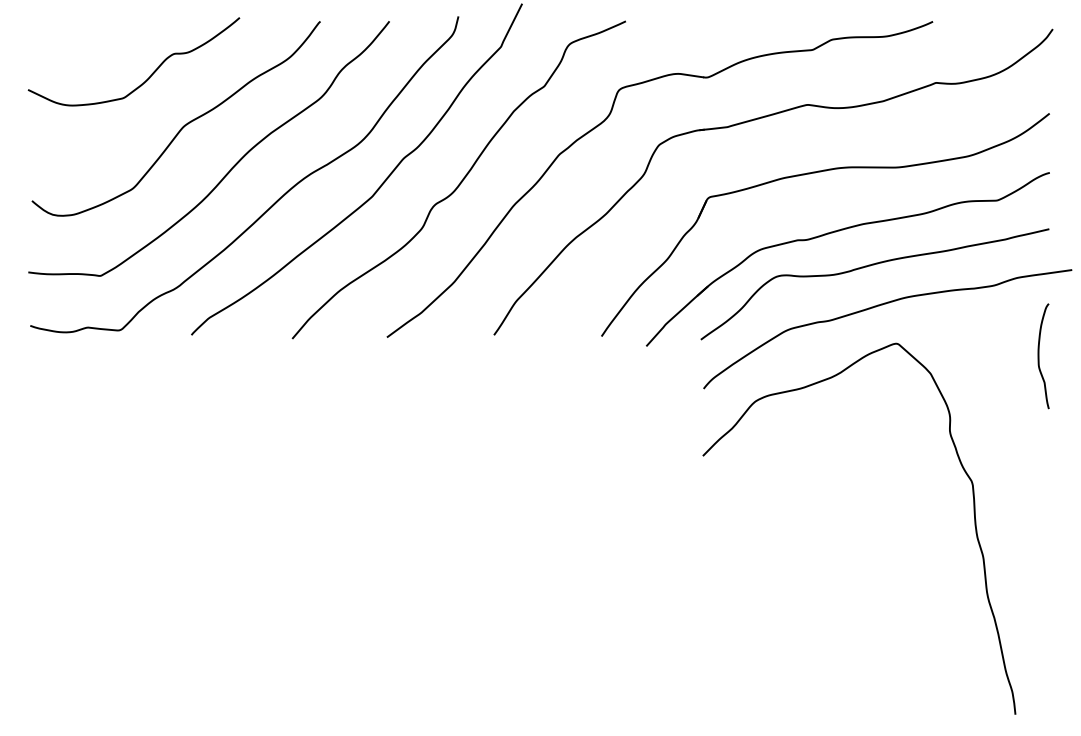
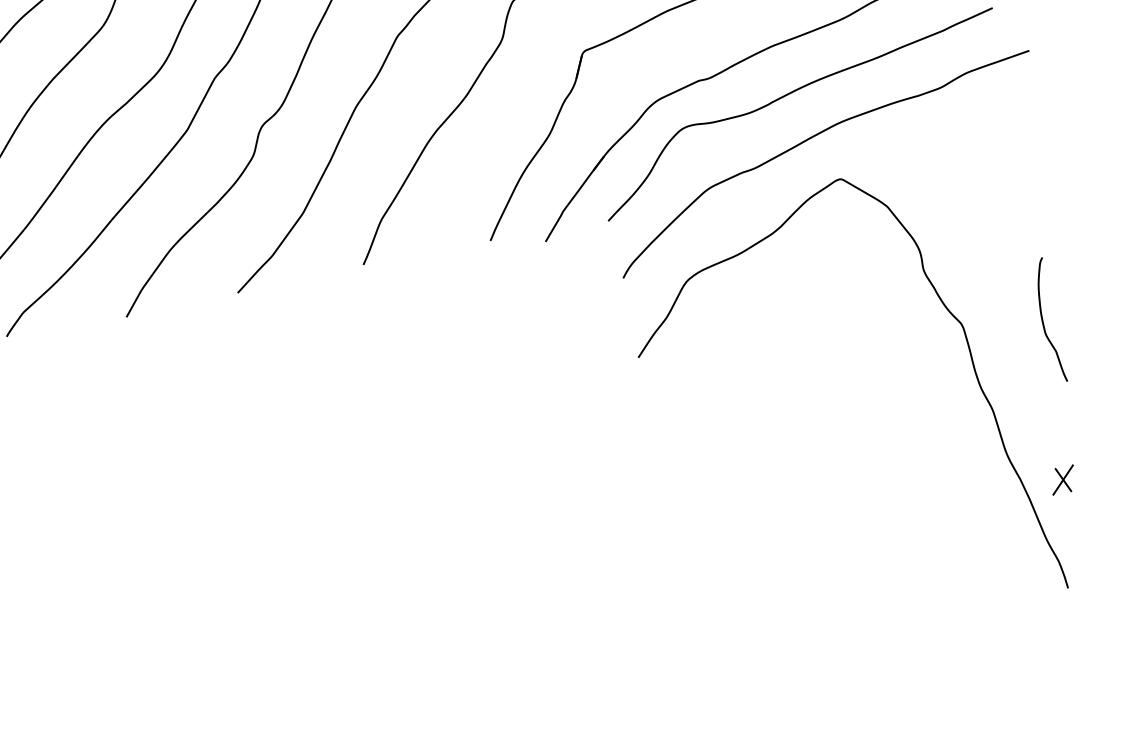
curve: (1039, 356) -> (1043, 321), moved
part: (1028, 625) -> (1062, 480), added

